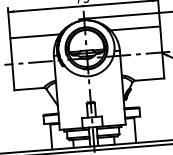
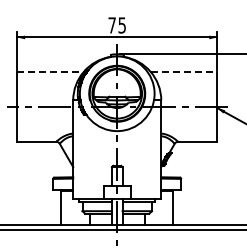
line: (135, 28) -> (184, 72), solid -> dashed
line: (35, 36) -> (50, 72), solid -> dashed

